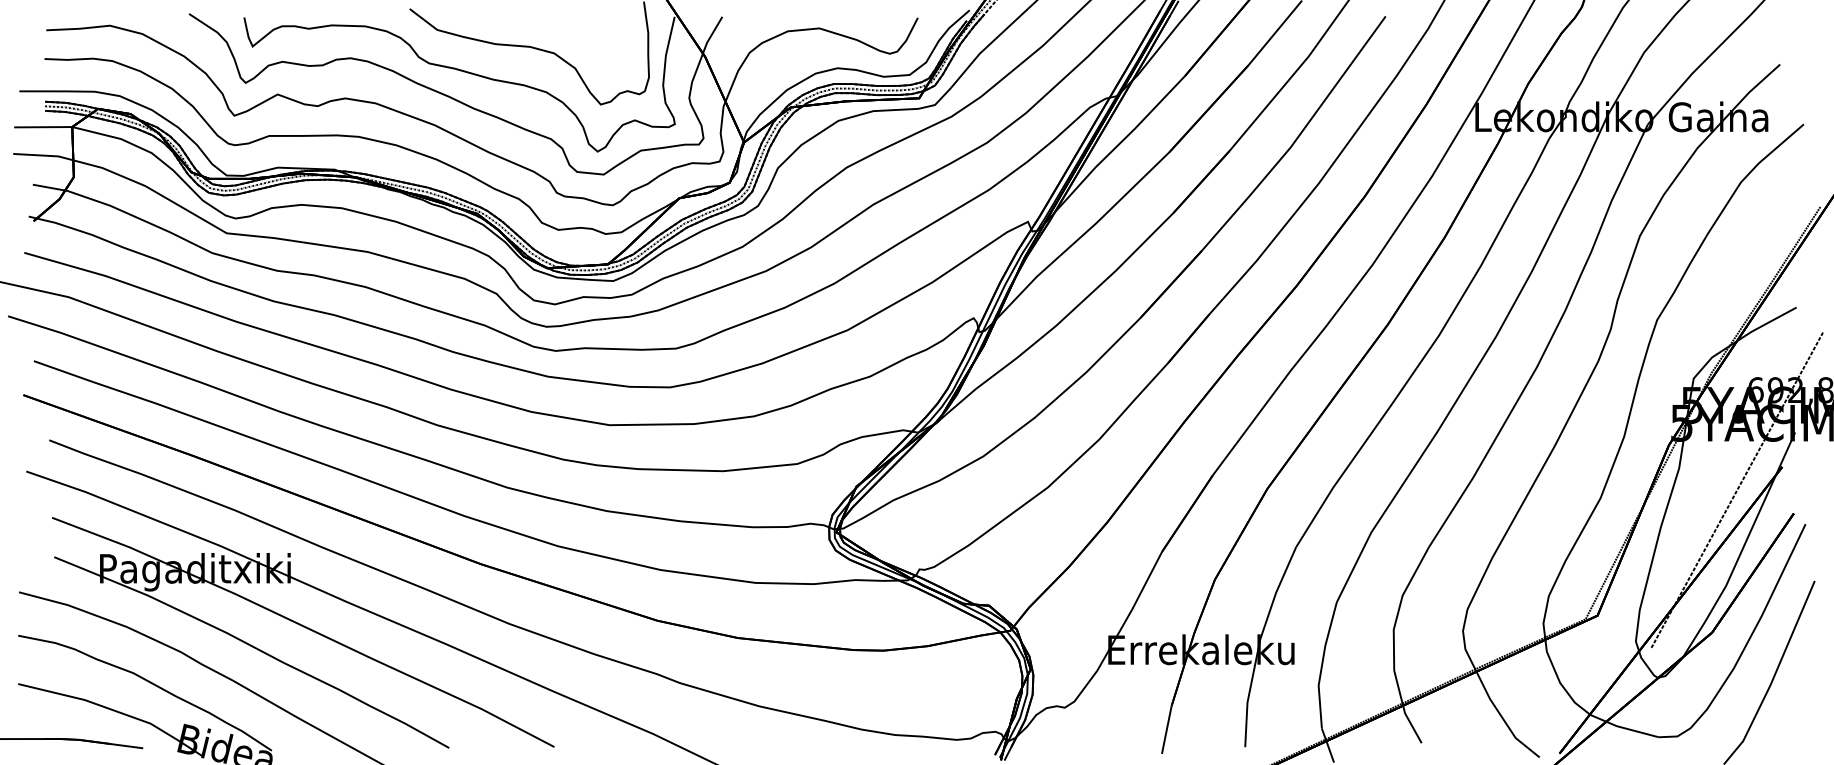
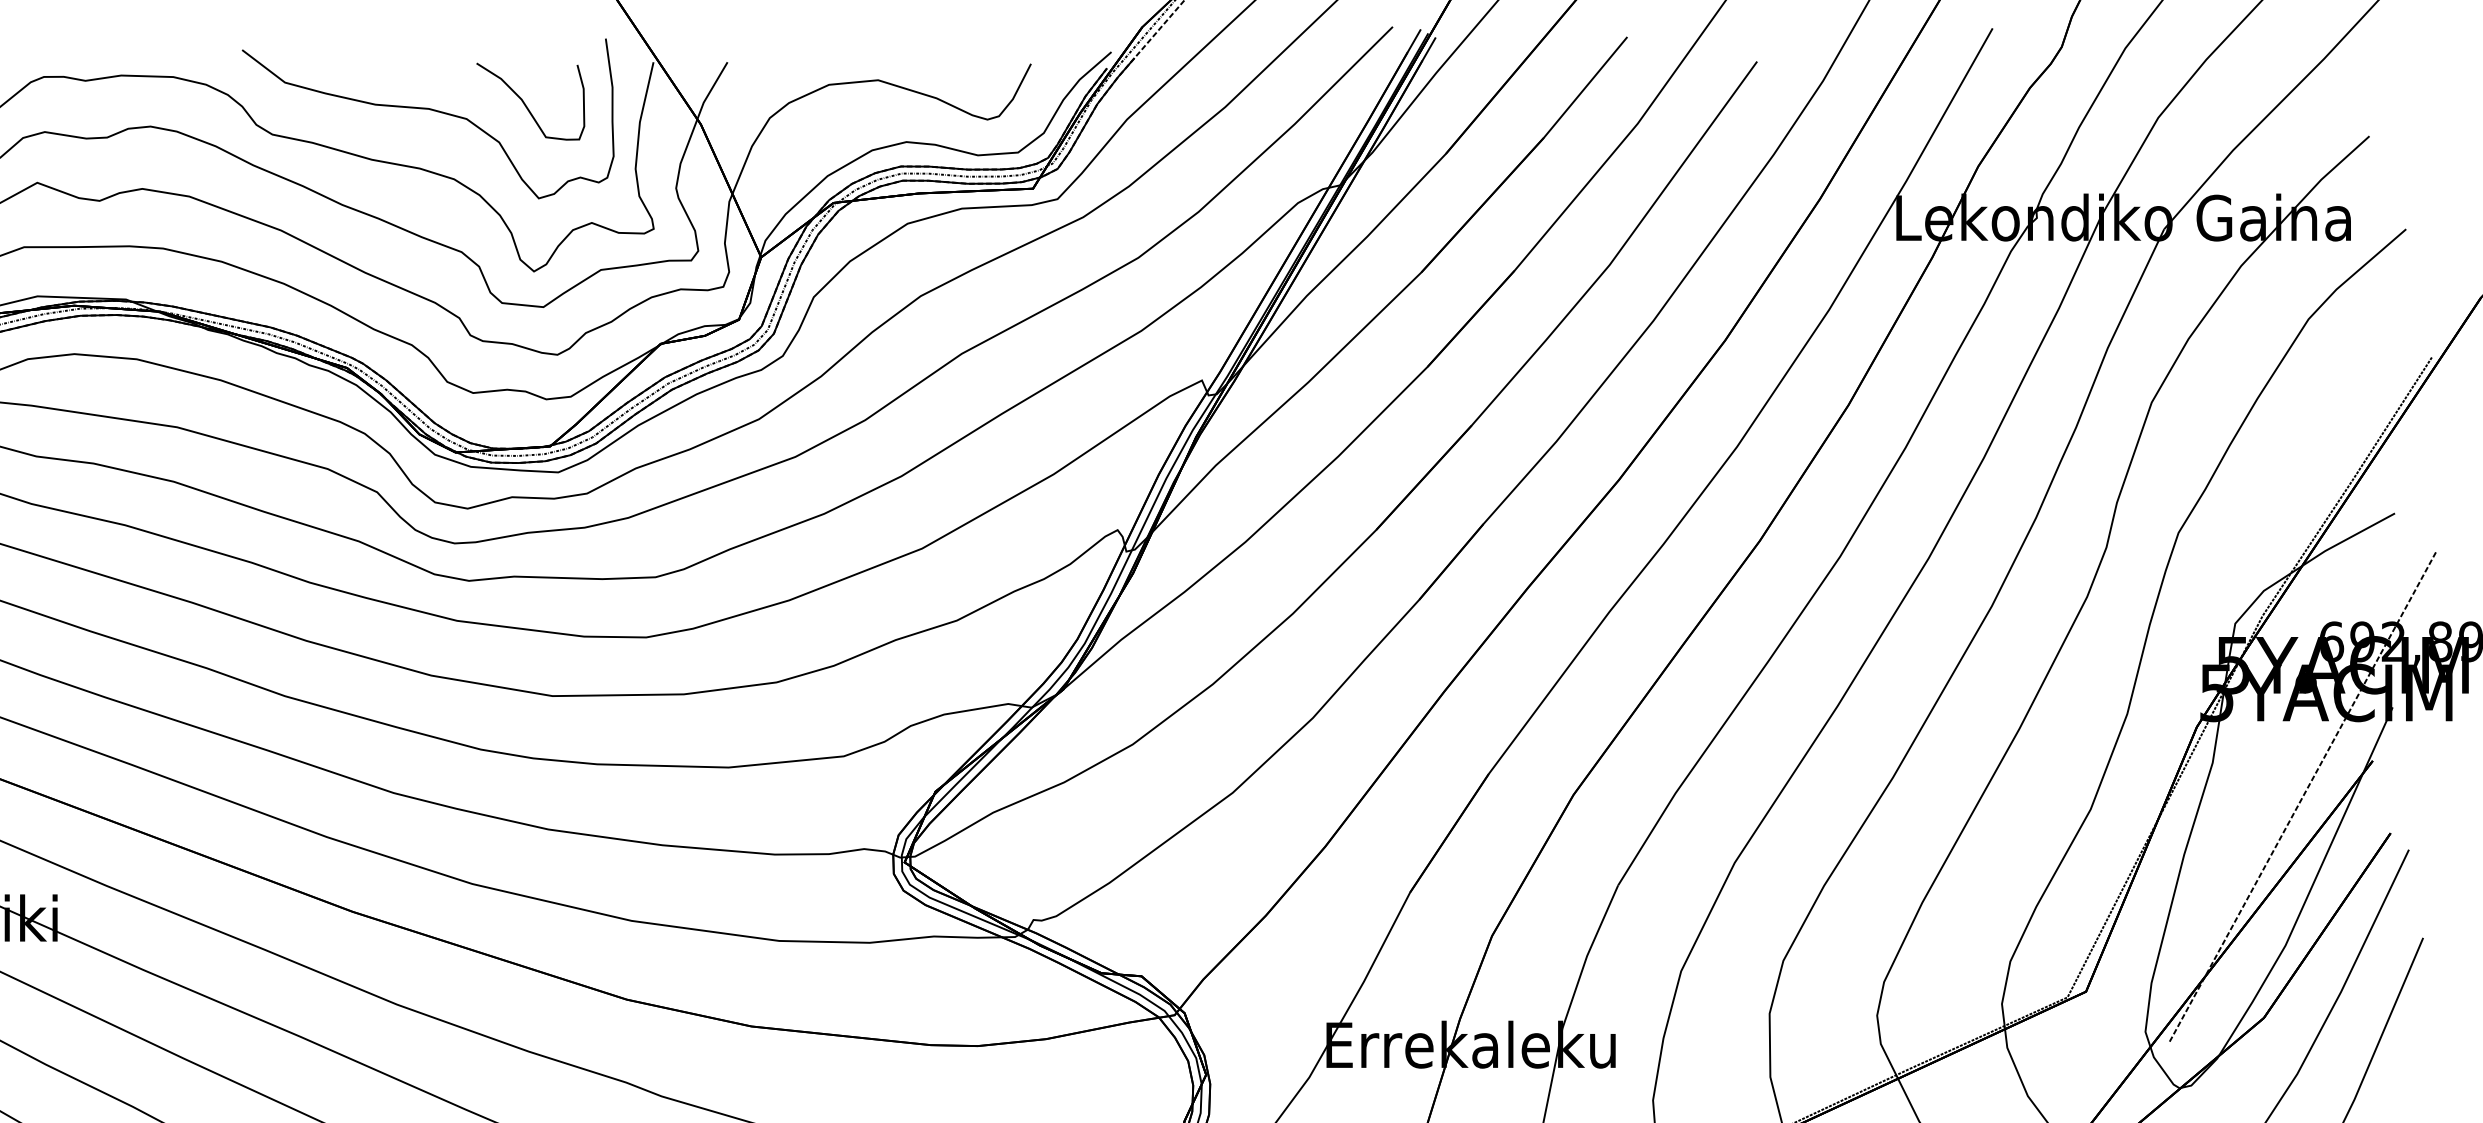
curve: (593, 44) -> (527, 105), added

